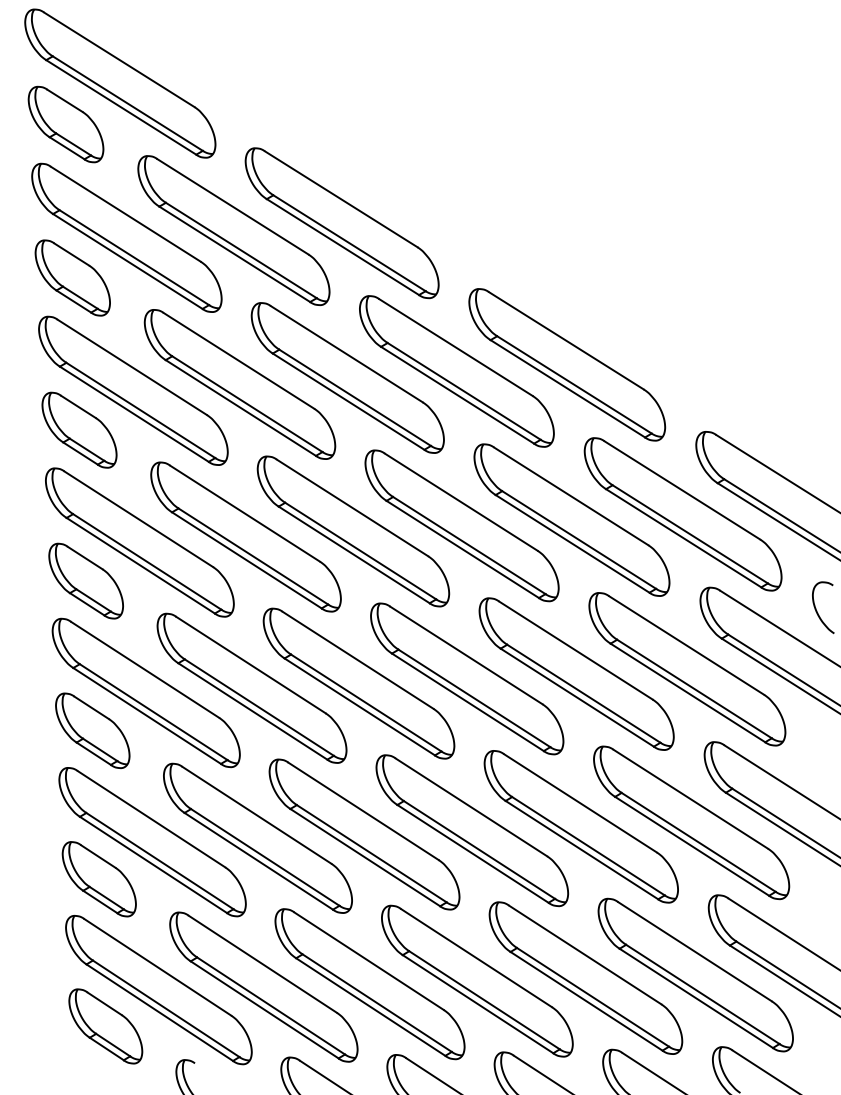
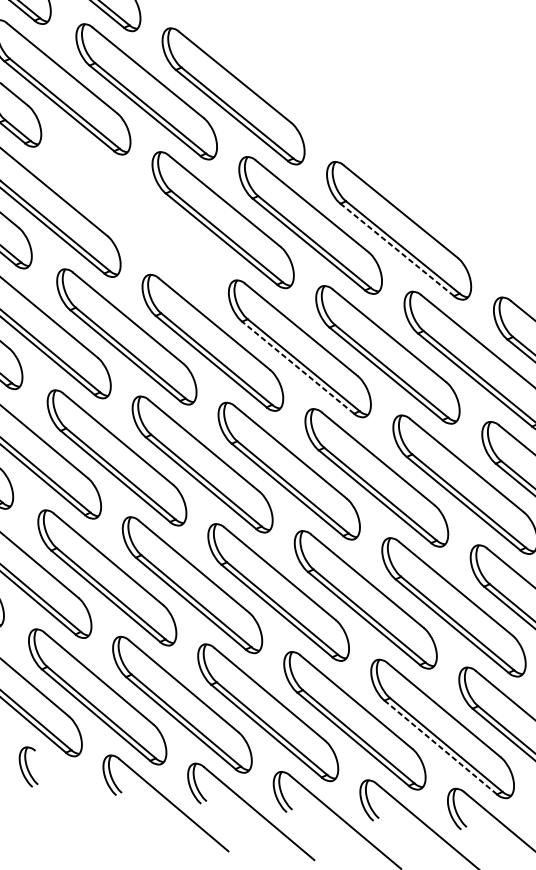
part: (239, 384) -> (136, 214), removed
line: (567, 388) -> (397, 249), solid -> dashed
line: (462, 549) -> (297, 367), solid -> dashed
line: (695, 998) -> (440, 747), solid -> dashed

